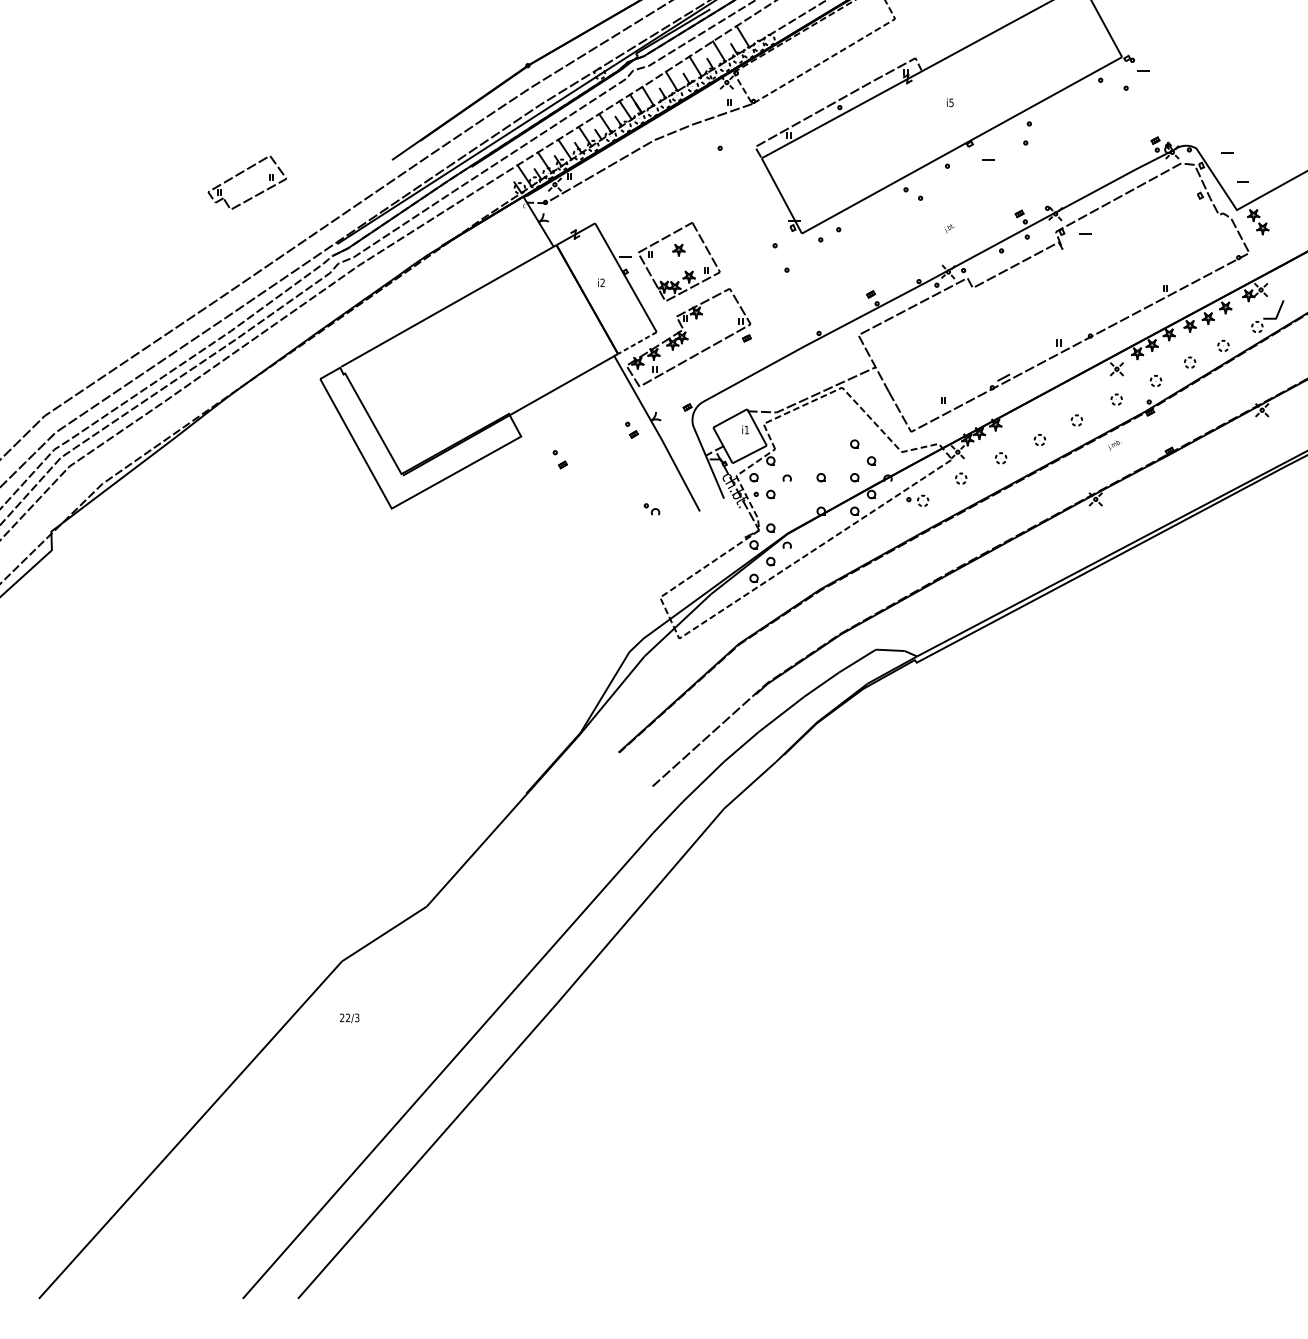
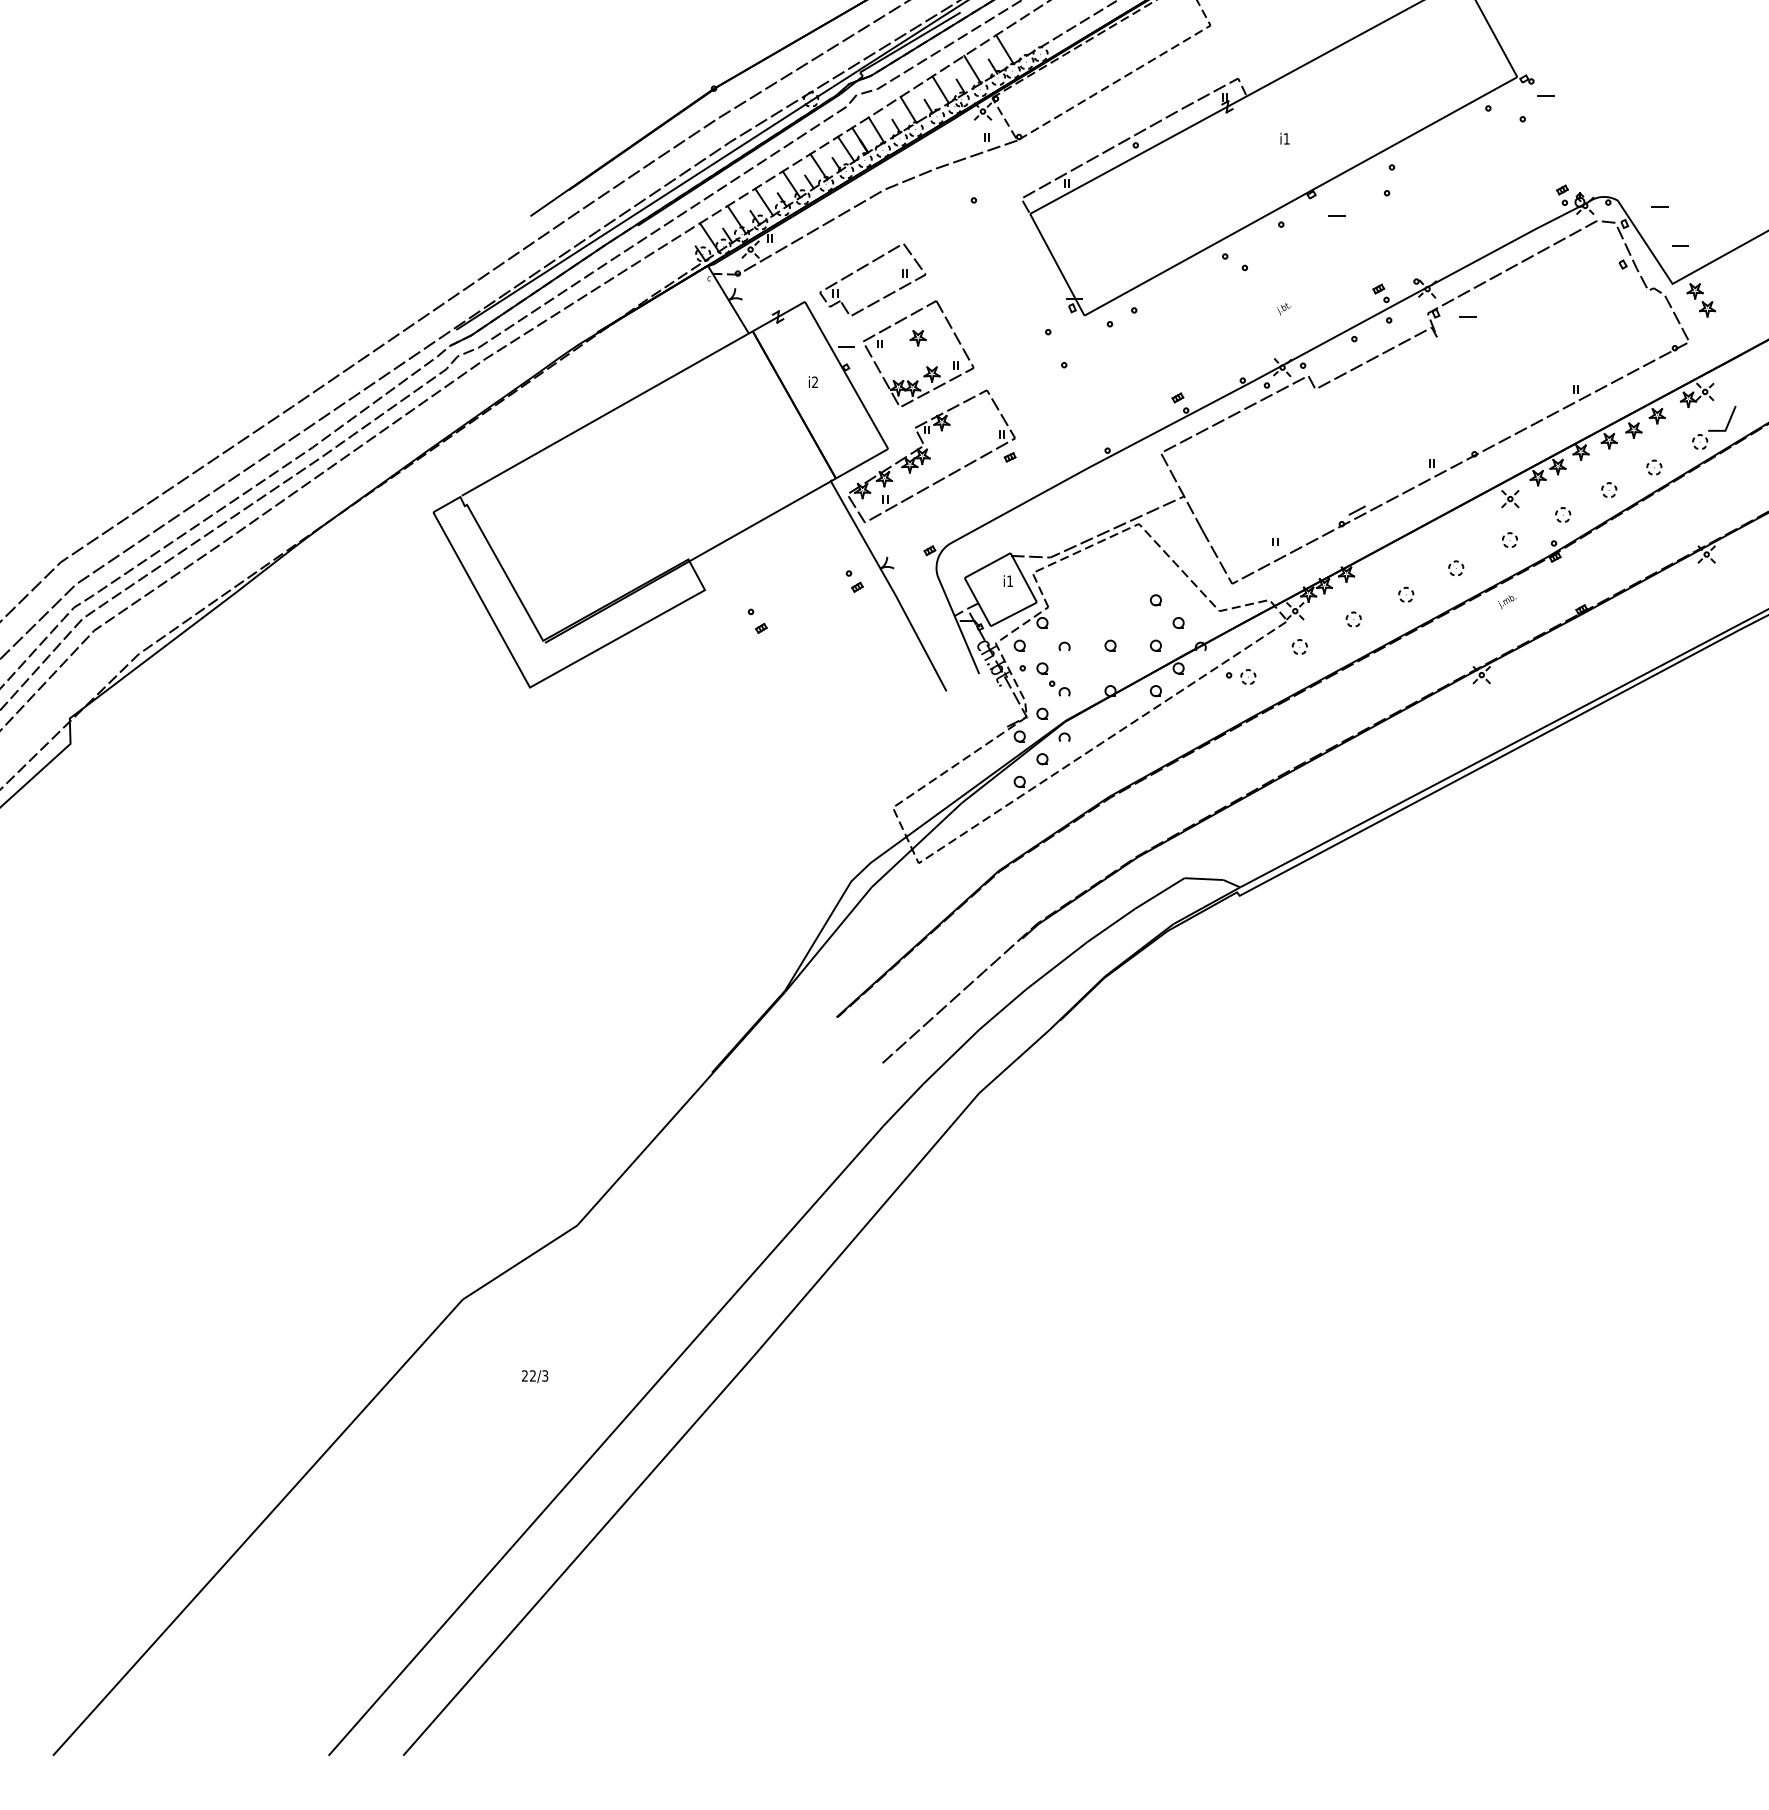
text: (951, 102) -> (1286, 138), i5 -> i1
part: (240, 174) -> (863, 268), moved
line: (636, 342) -> (861, 463), dashed -> solid
part: (651, 509) -> (1059, 688), moved
text: (349, 1018) -> (535, 1376), moved

